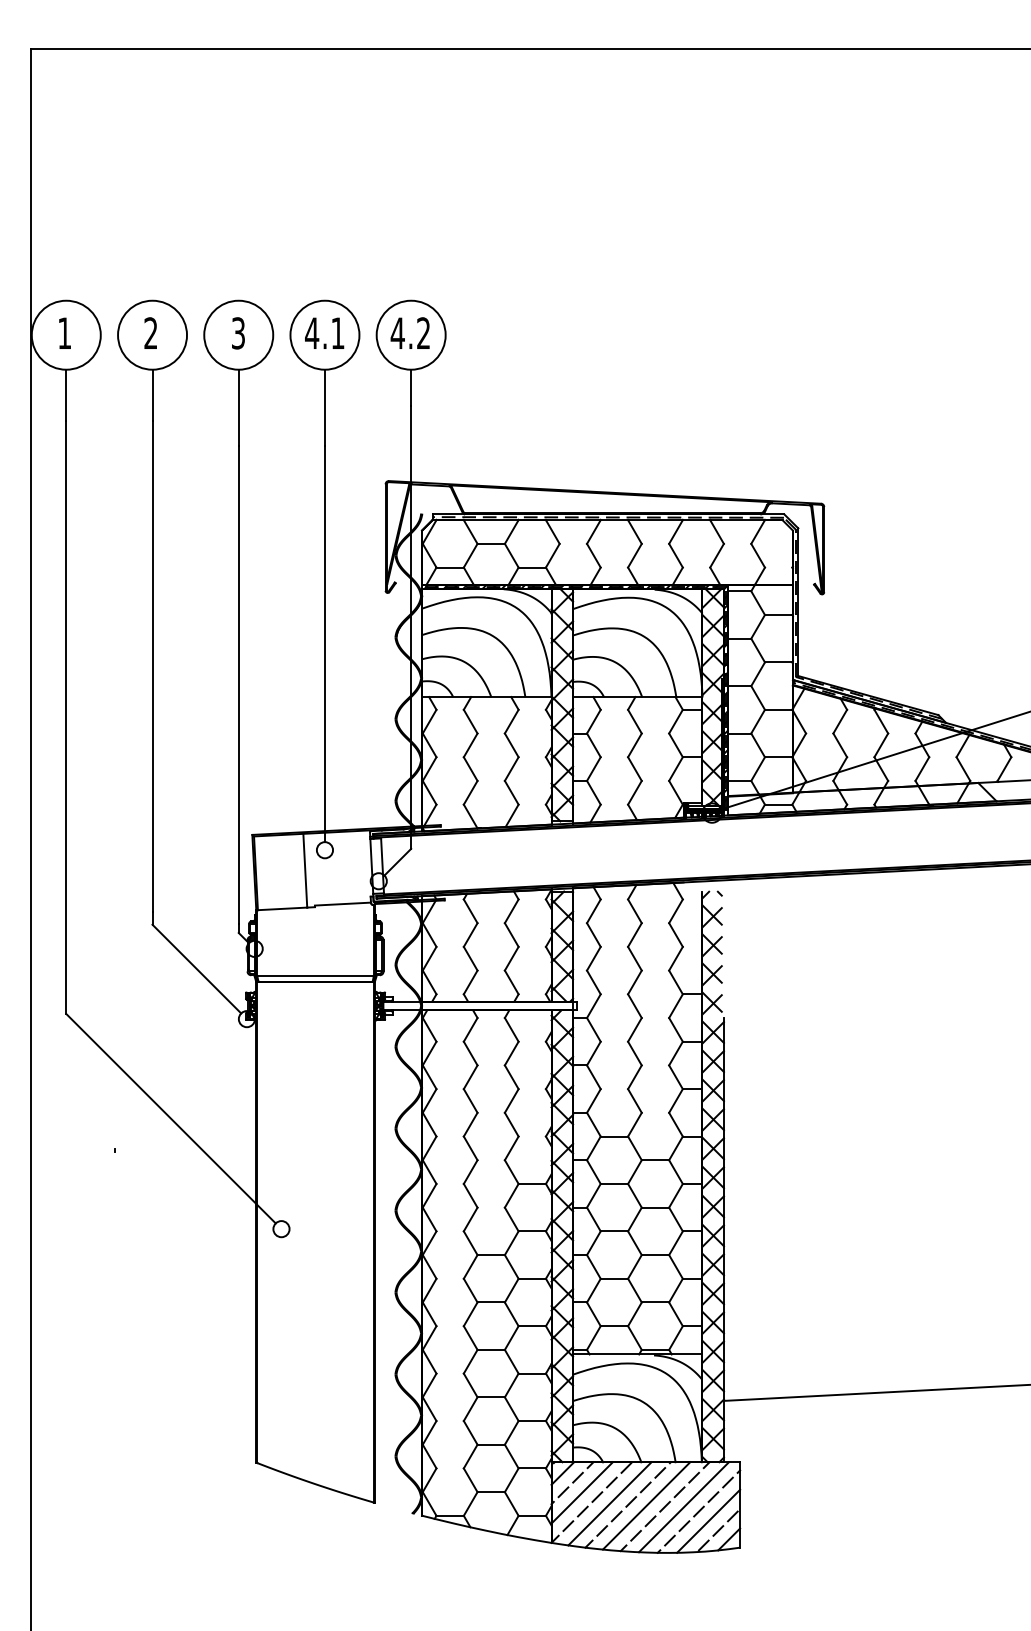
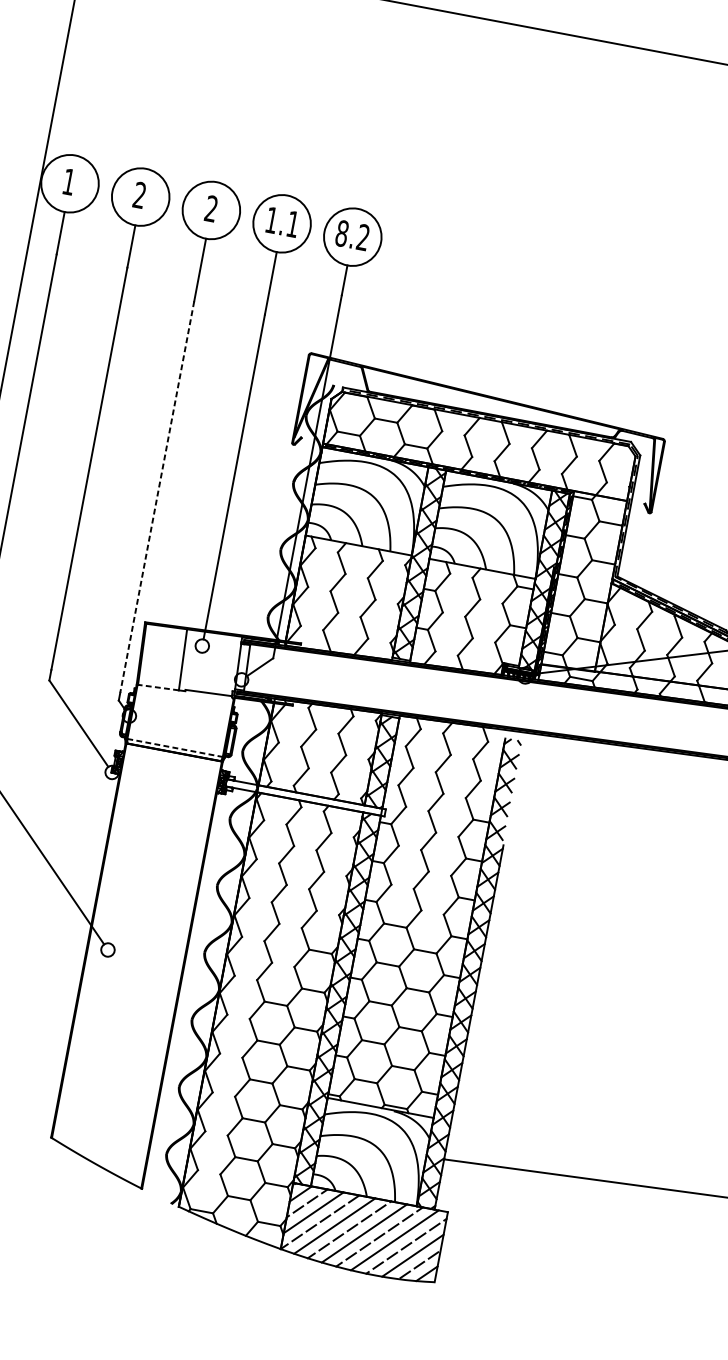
text: (312, 332) -> (272, 219), 4.1 -> 1.1
text: (238, 333) -> (211, 209), 3 -> 2
text: (397, 333) -> (341, 233), 4.2 -> 8.2
line: (238, 684) -> (157, 496), solid -> dashed
line: (282, 908) -> (158, 687), solid -> dashed
line: (316, 976) -> (175, 748), solid -> dashed

